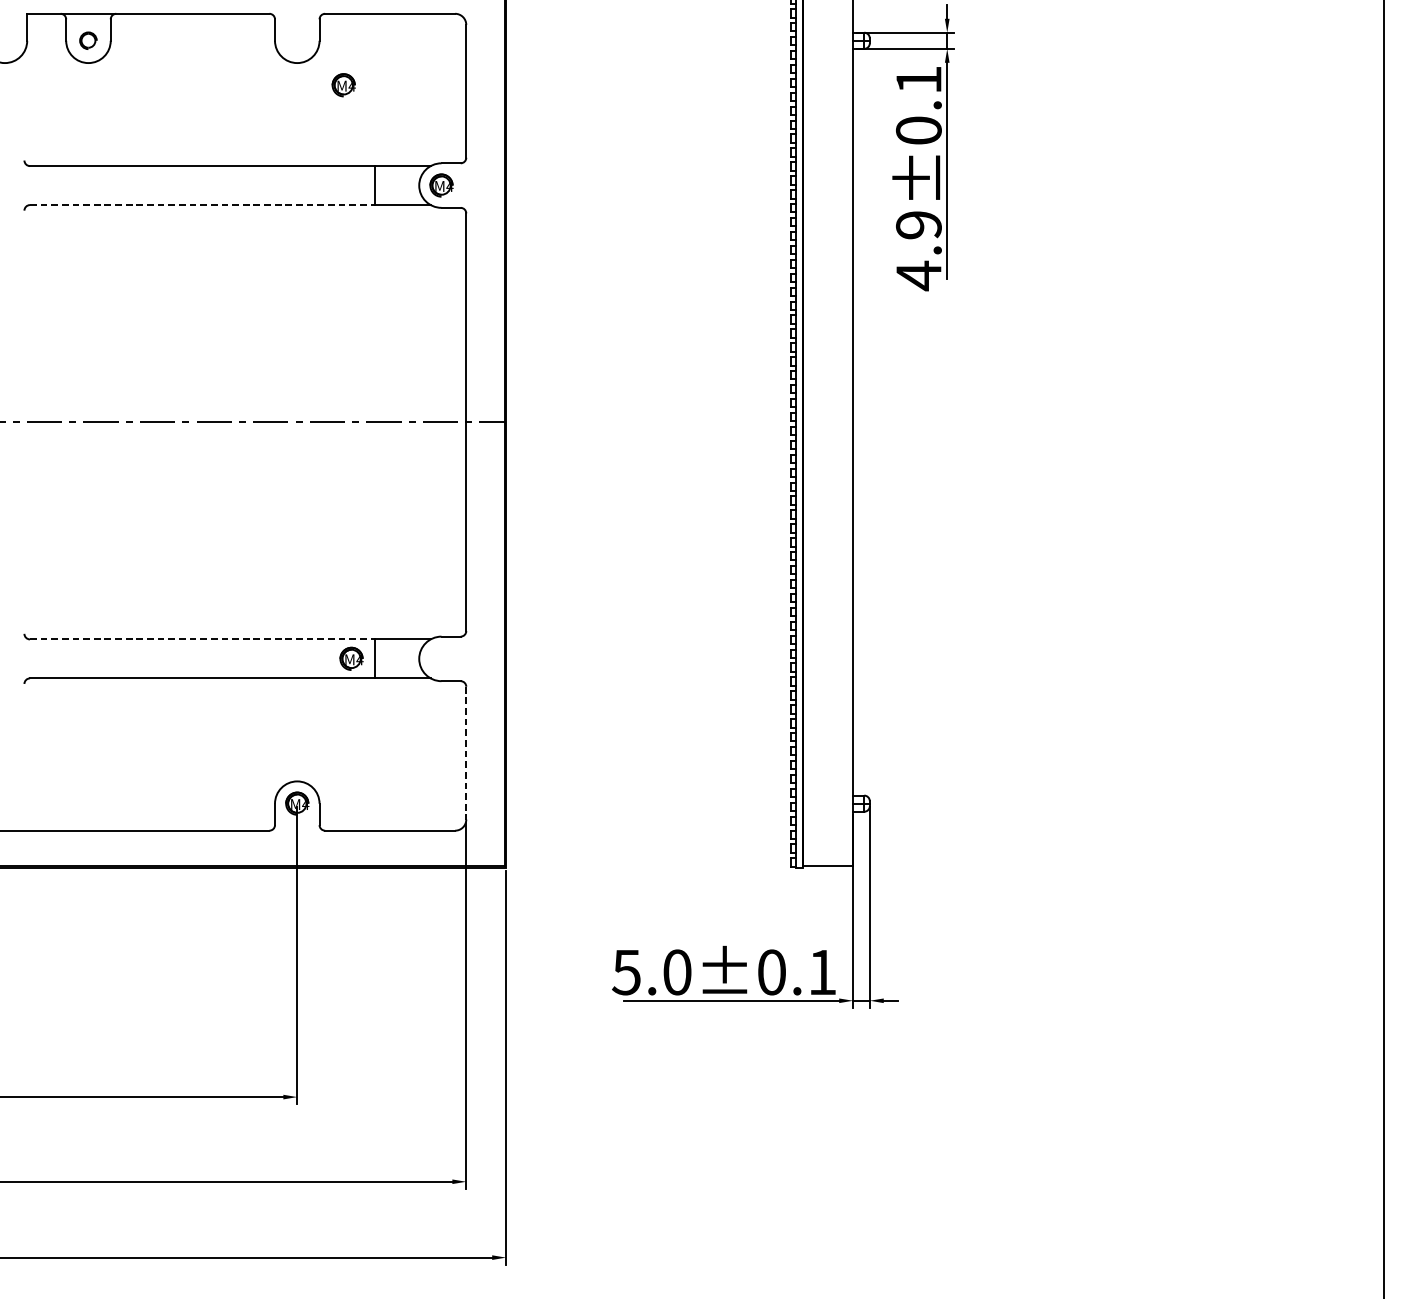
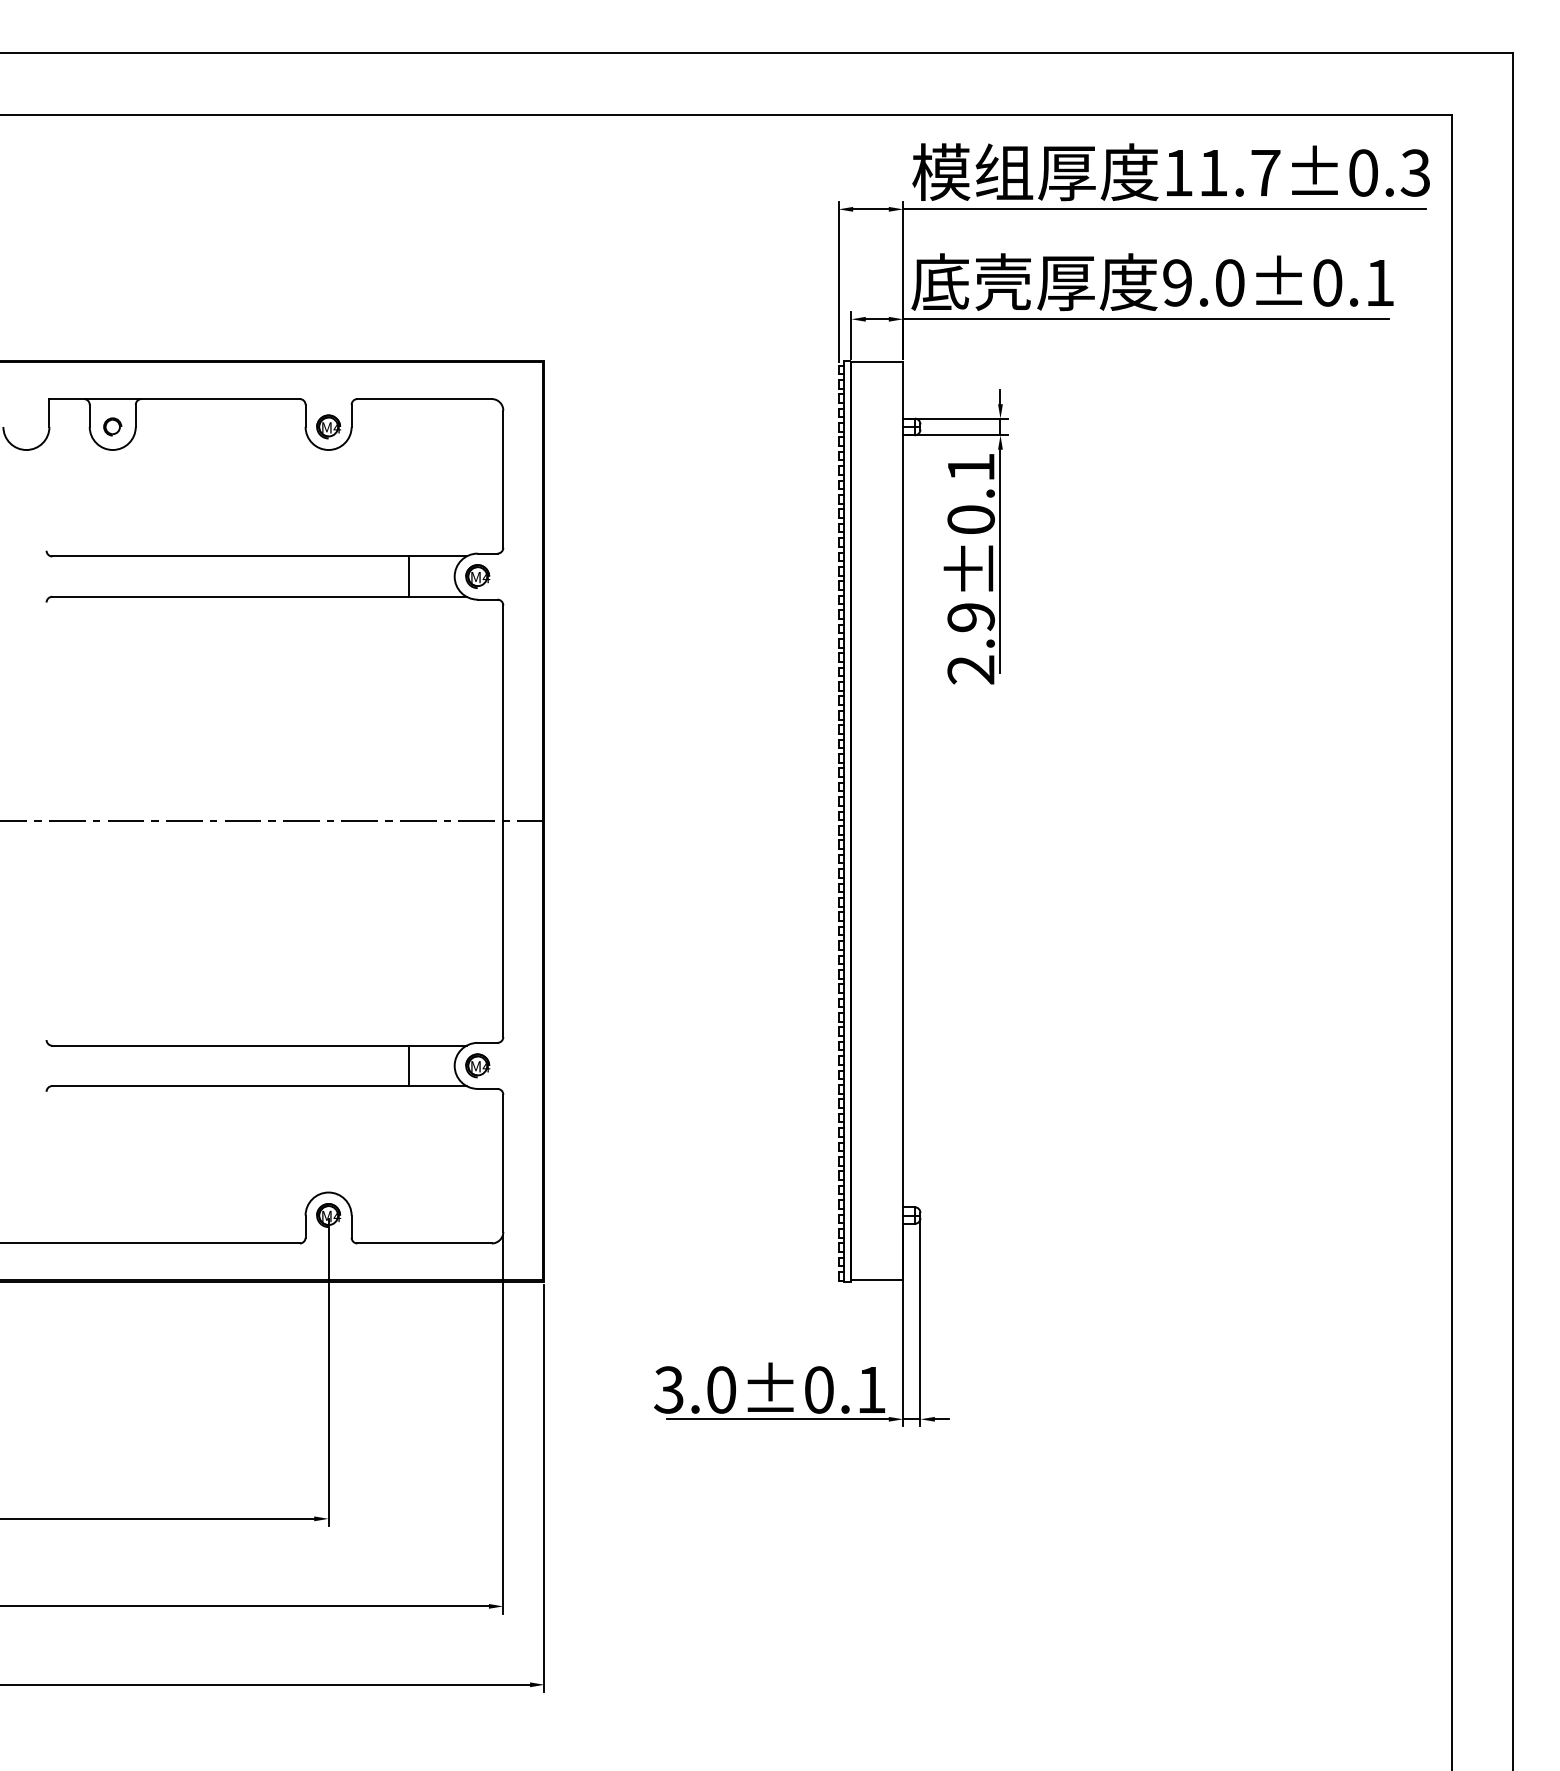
part: (343, 84) -> (328, 426), moved
line: (203, 204) -> (231, 596), dashed -> solid
text: (918, 275) -> (970, 669), 4.9±0.1 -> 2.9±0.1
line: (203, 639) -> (231, 1045), dashed -> solid
part: (351, 658) -> (477, 1065), moved
line: (466, 753) -> (503, 1163), dashed -> solid
text: (626, 971) -> (668, 1389), 5.0±0.1 -> 3.0±0.1

